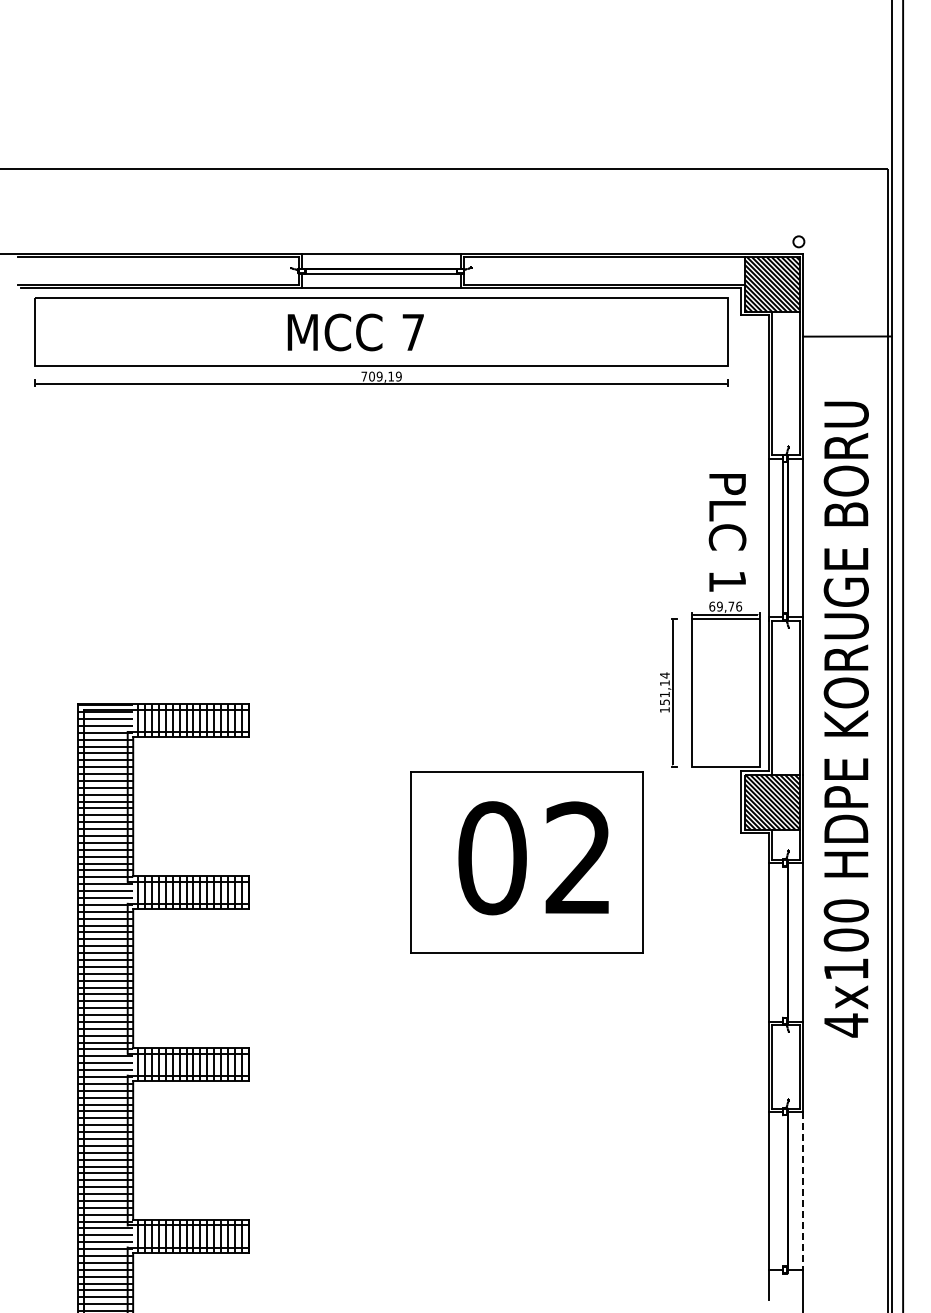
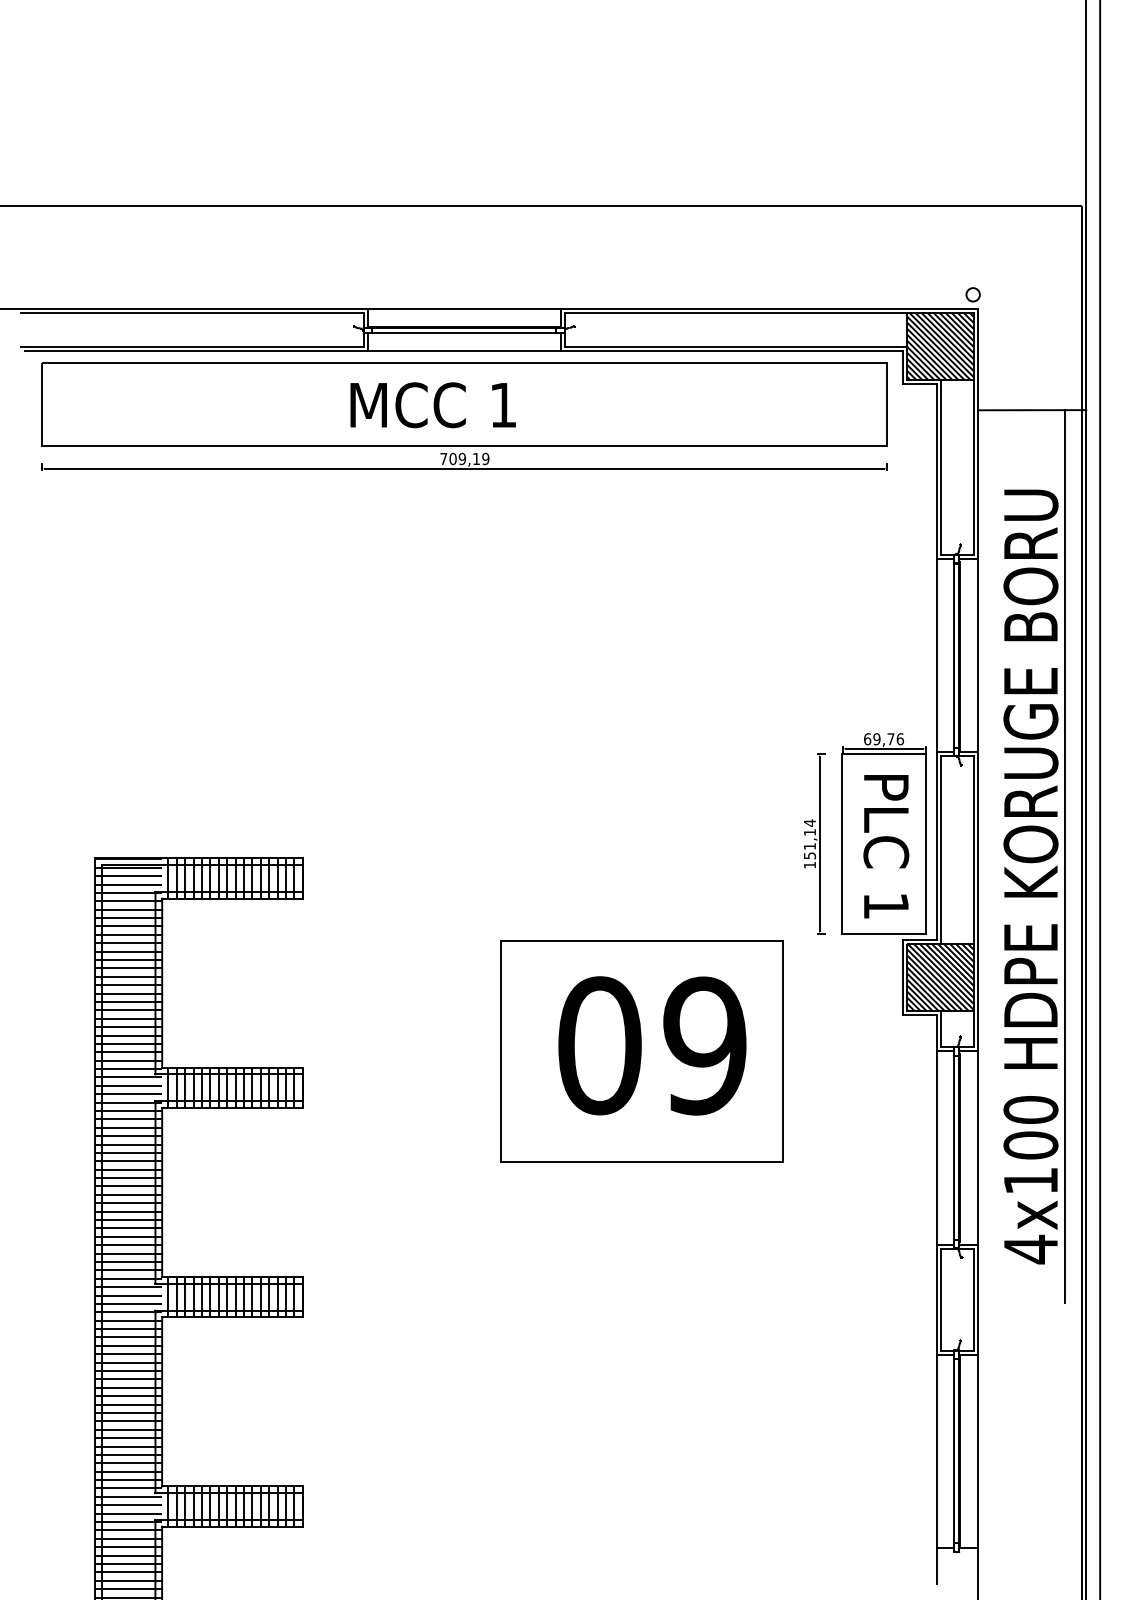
text: (412, 332) -> (502, 405), 7 -> 1
text: (727, 532) -> (886, 846), moved
line: (874, 702) -> (1065, 856), added
text: (578, 858) -> (704, 1046), 02 -> 09
line: (783, 941) -> (954, 1147), added
line: (783, 1190) -> (954, 1450), added
line: (803, 1191) -> (978, 1451), dashed -> solid

